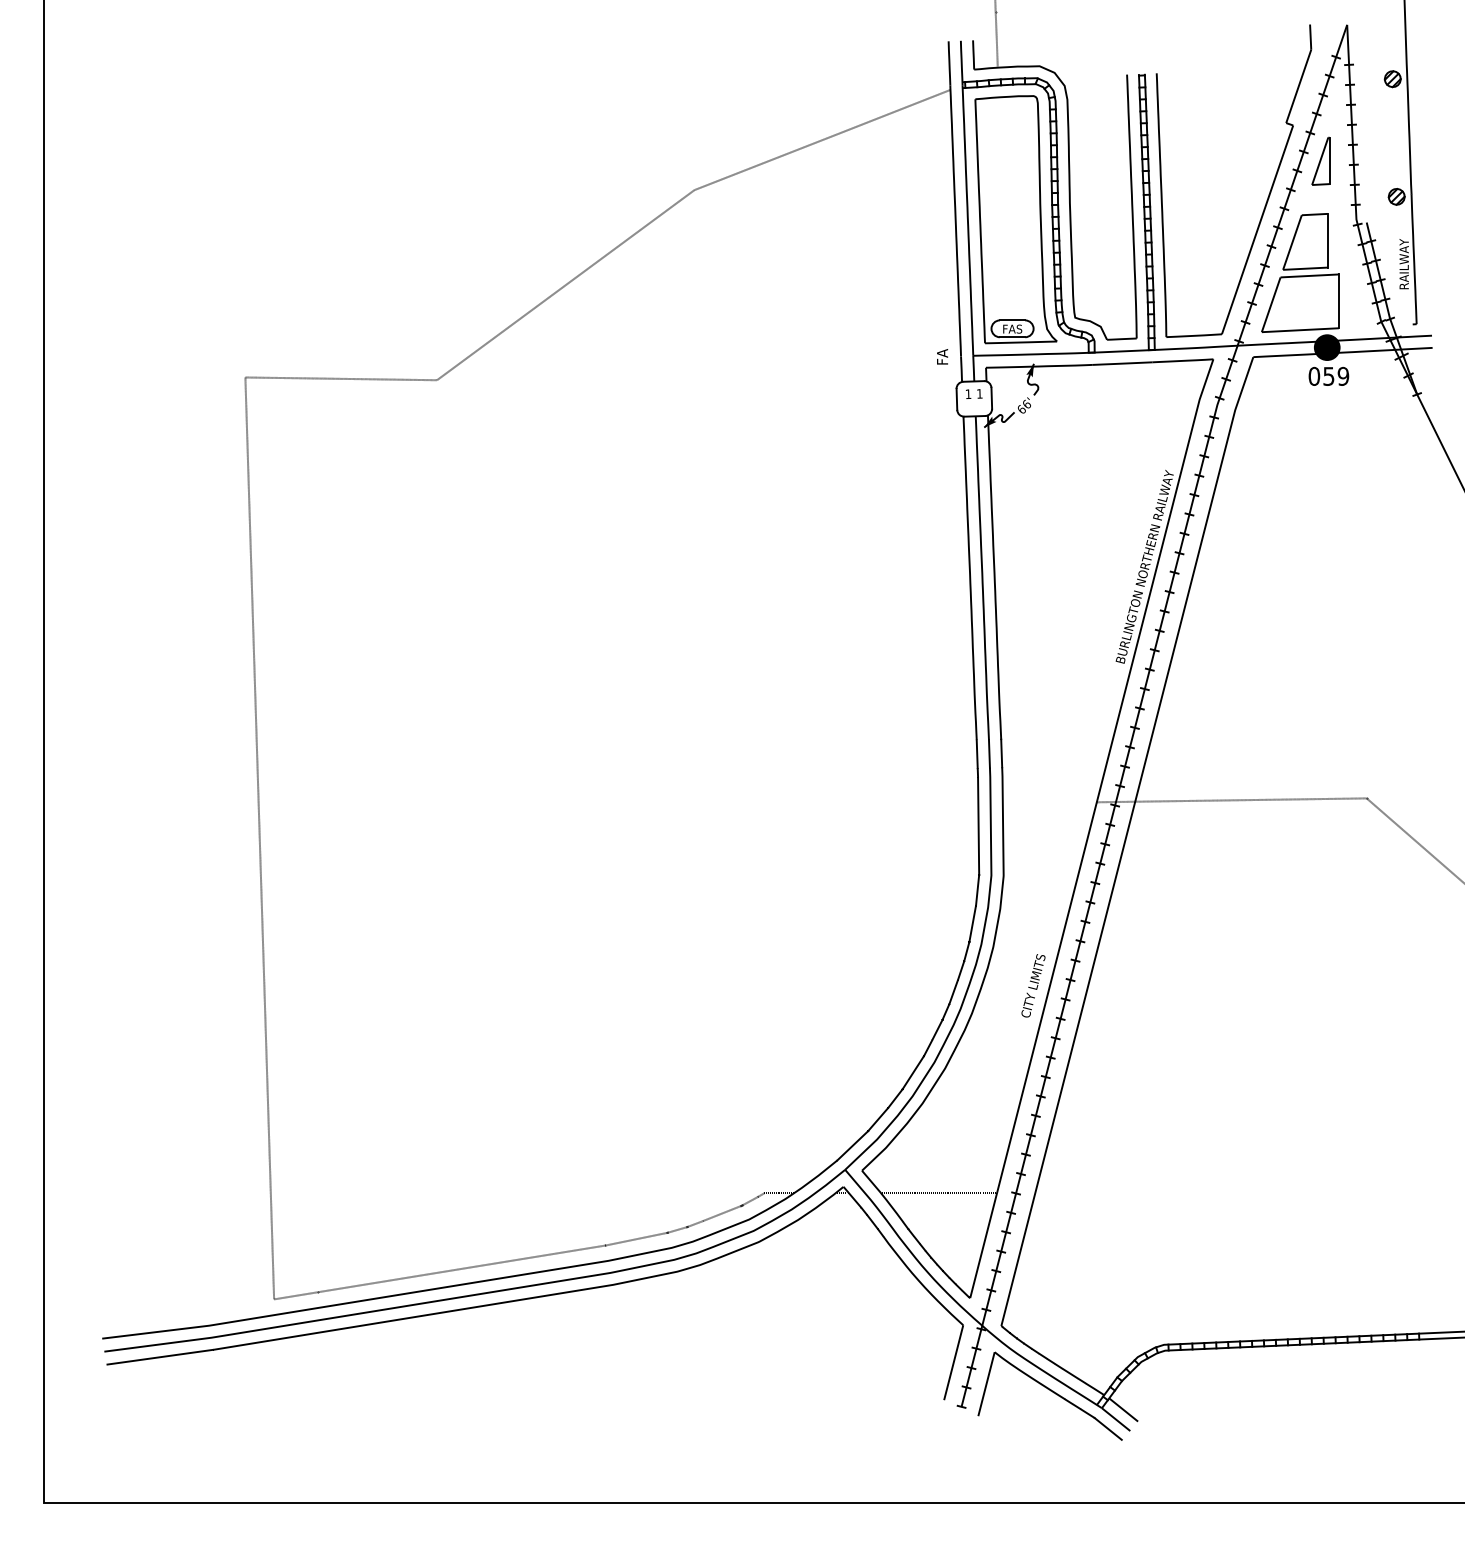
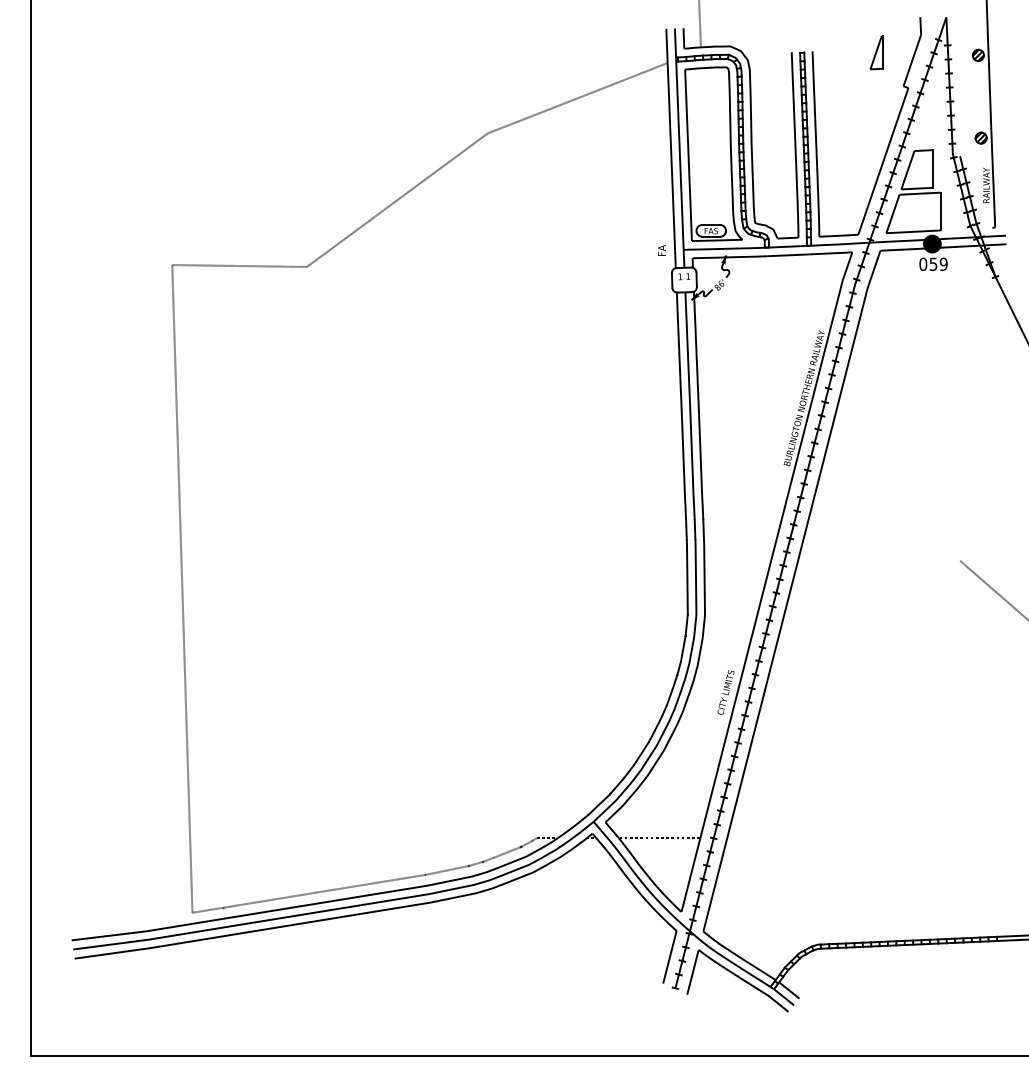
part: (1320, 160) -> (876, 52), moved
text: (1020, 409) -> (716, 287), 66' -> 86'
line: (1231, 800) -> (865, 562), removed

